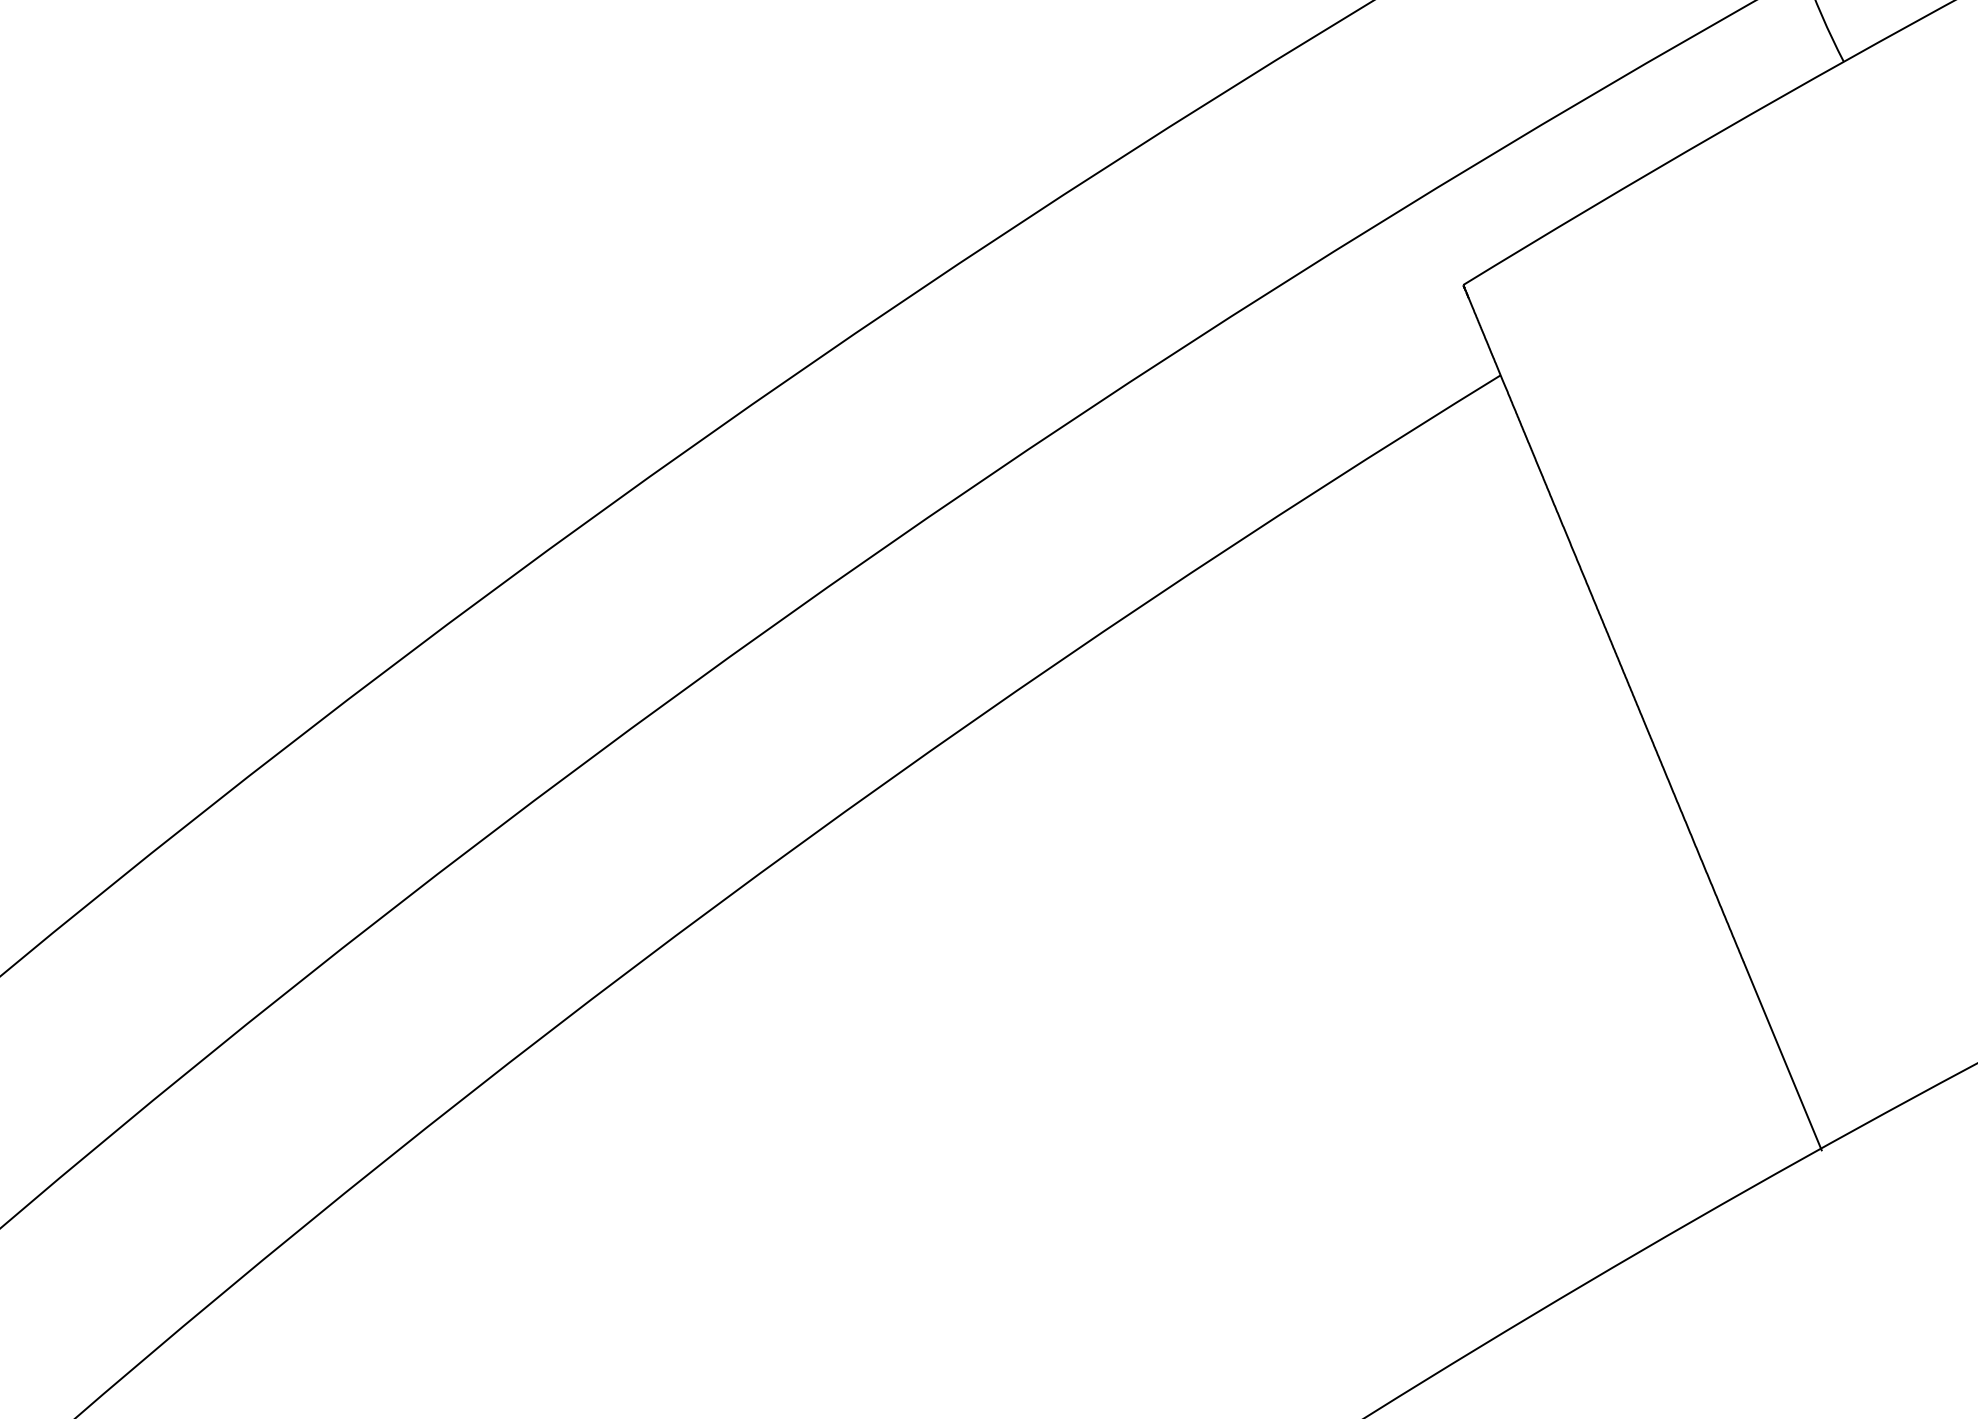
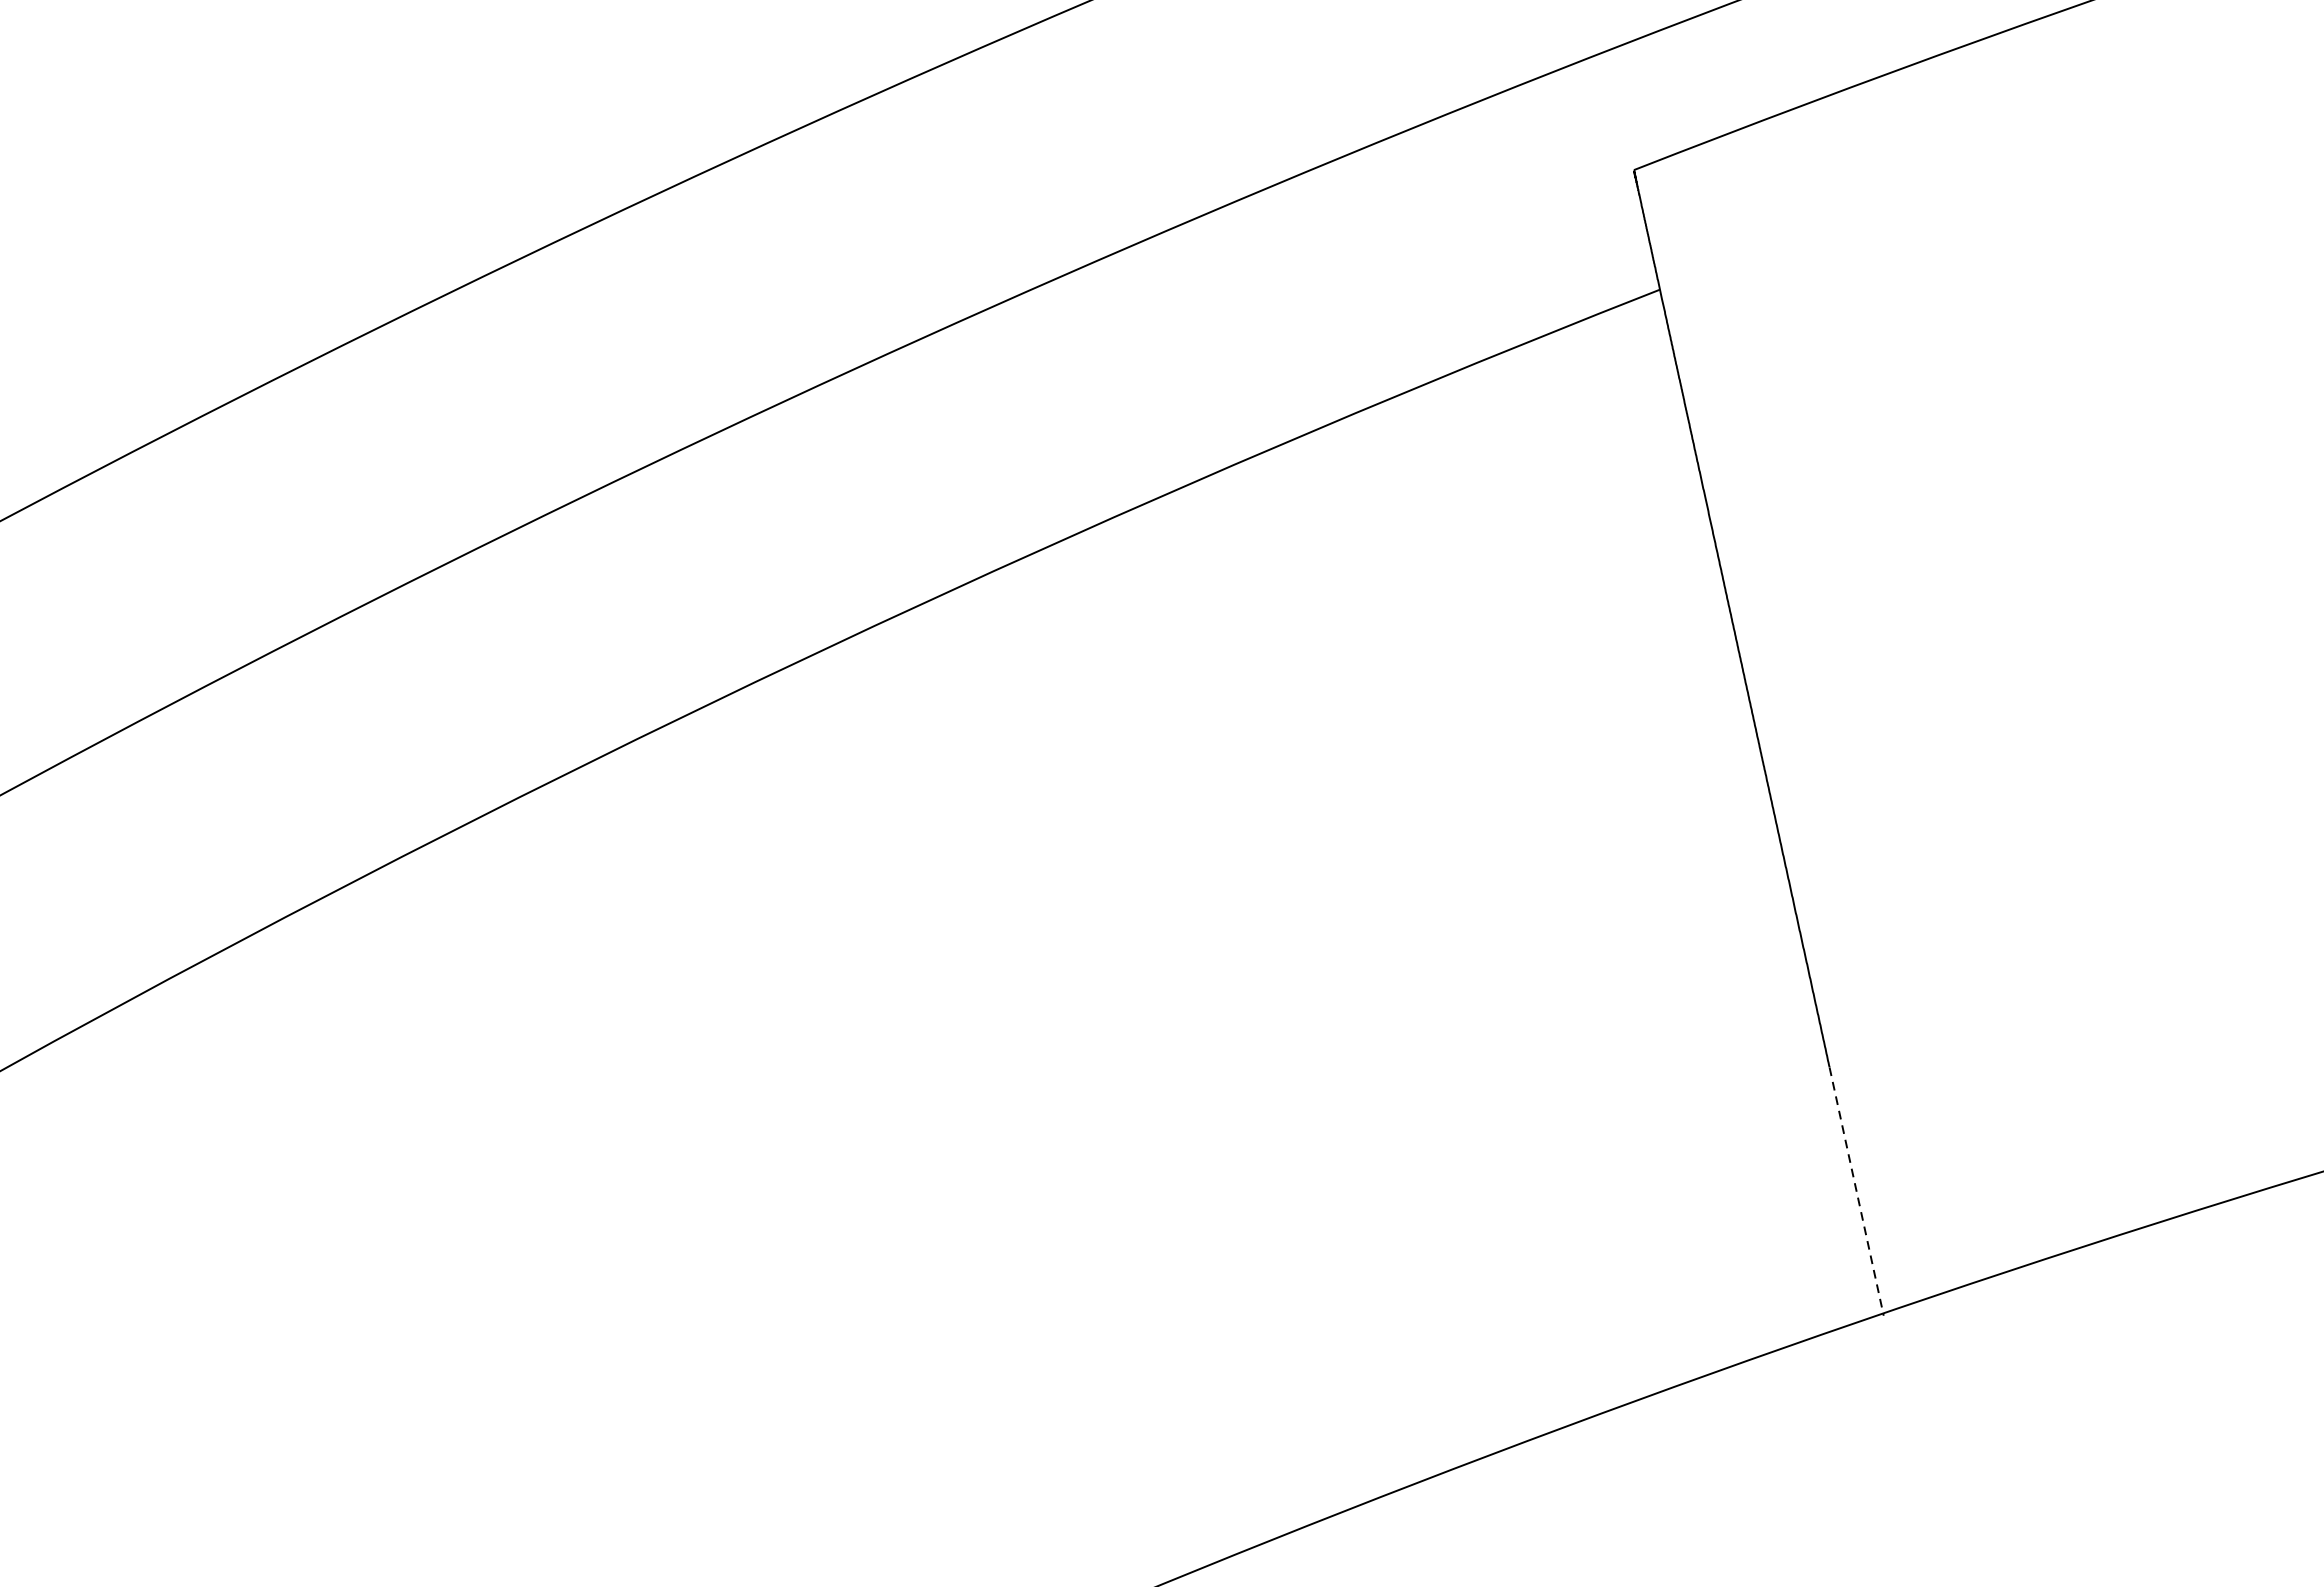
line: (1783, 1057) -> (1857, 1192), solid -> dashed

